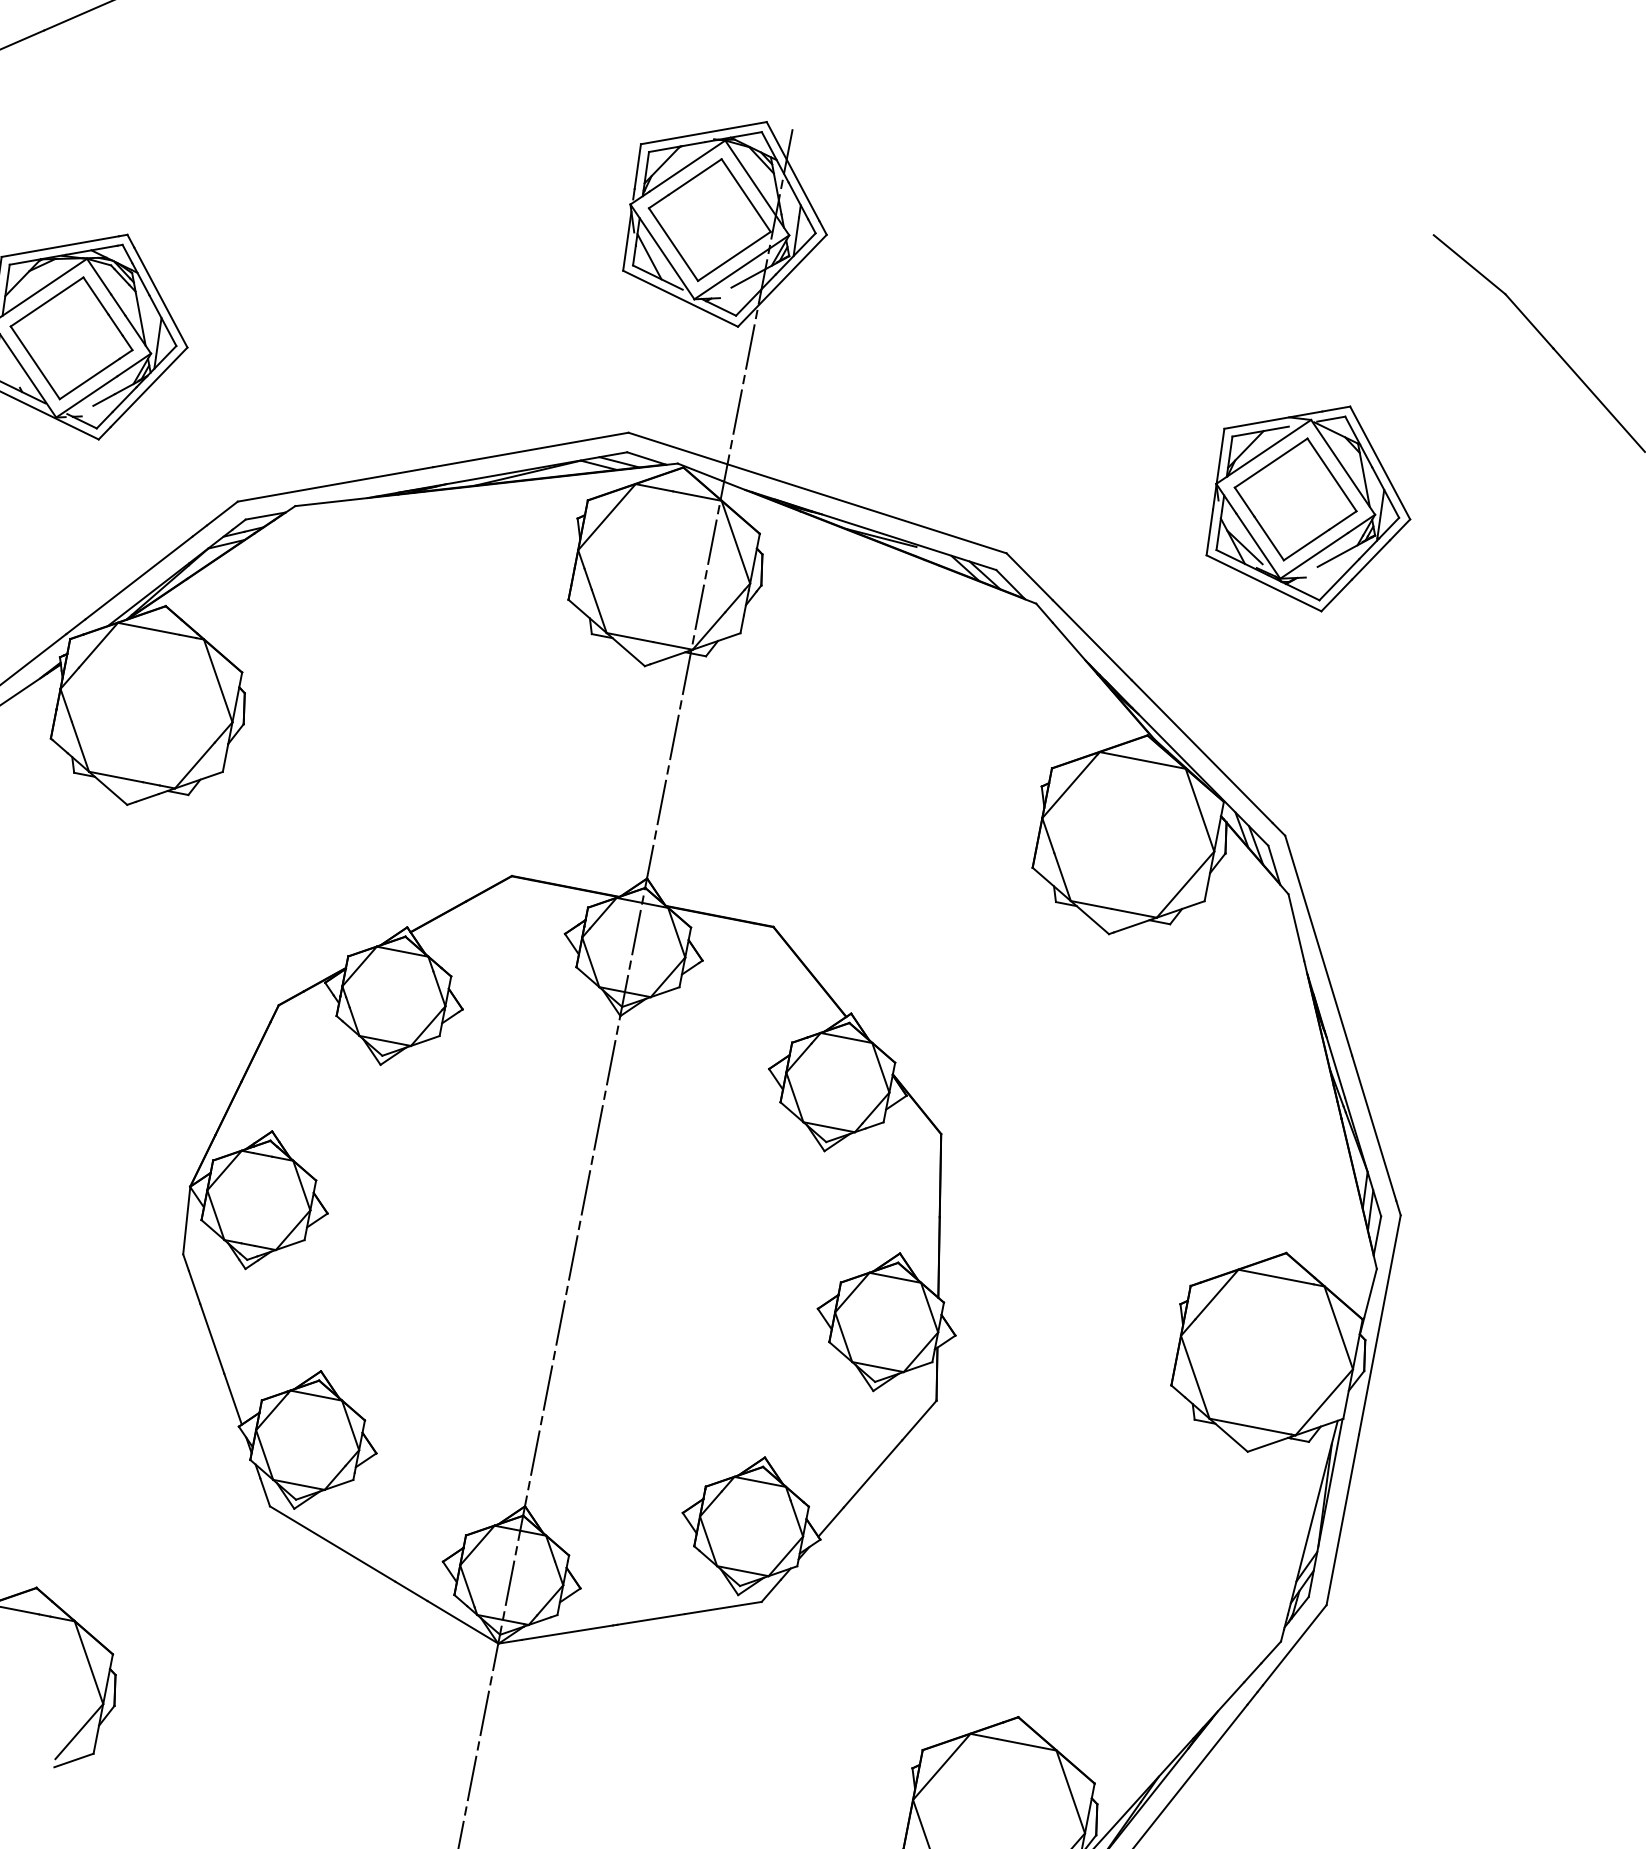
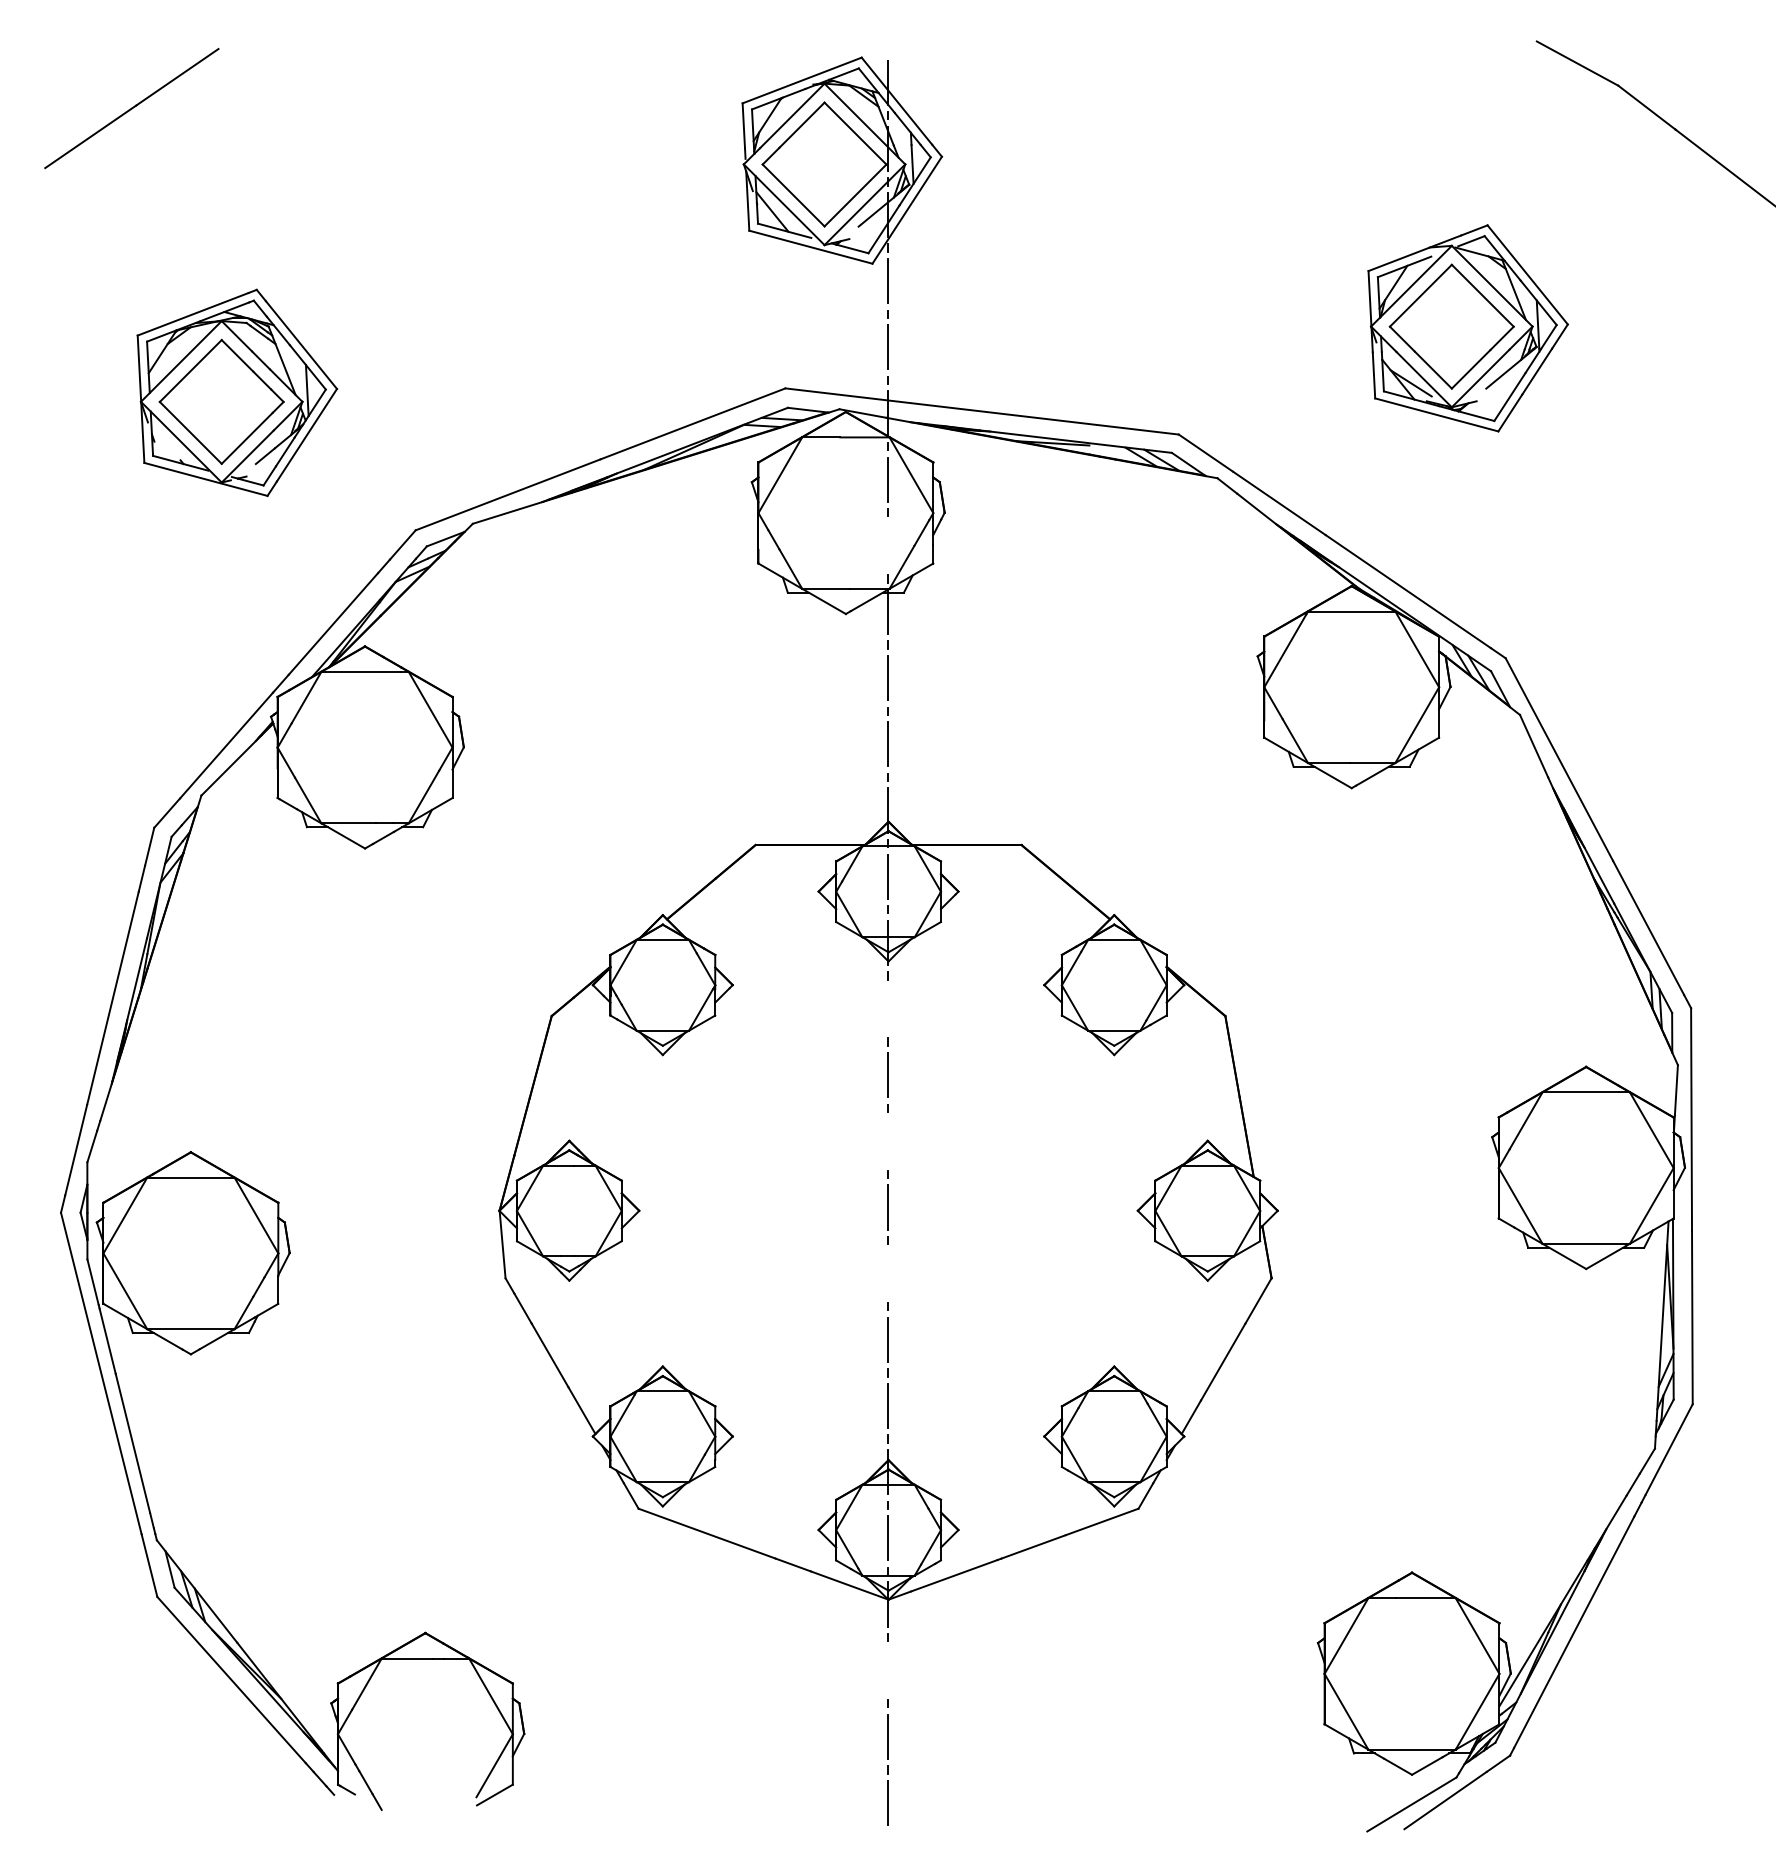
line: (699, 606) -> (888, 545), removed
line: (611, 1062) -> (888, 1008), removed
line: (585, 1193) -> (888, 1141), removed
line: (560, 1322) -> (888, 1273), removed
line: (484, 1713) -> (888, 1670), removed

